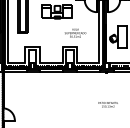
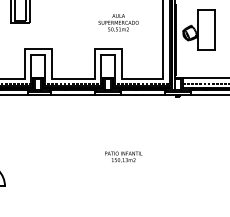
text: (107, 104) -> (122, 156), moved

